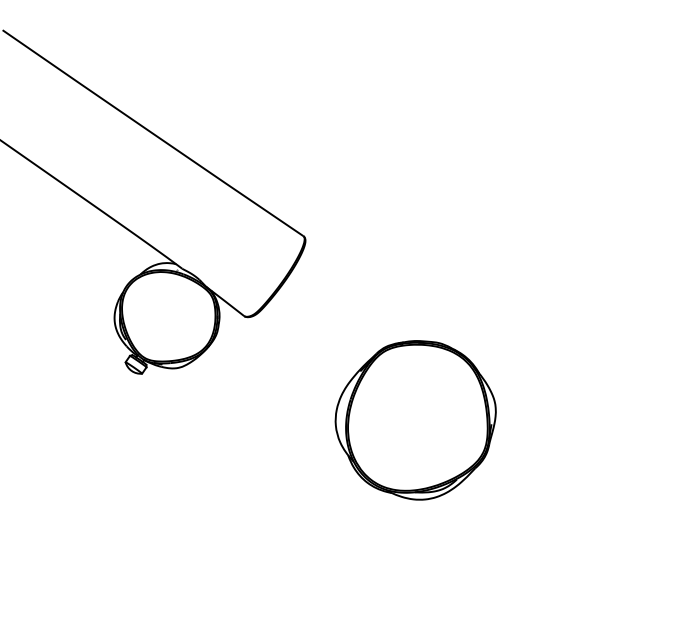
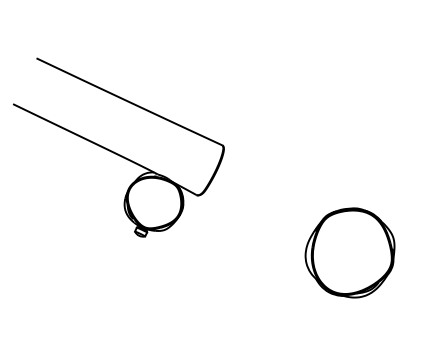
part: (414, 418) -> (349, 252), moved

